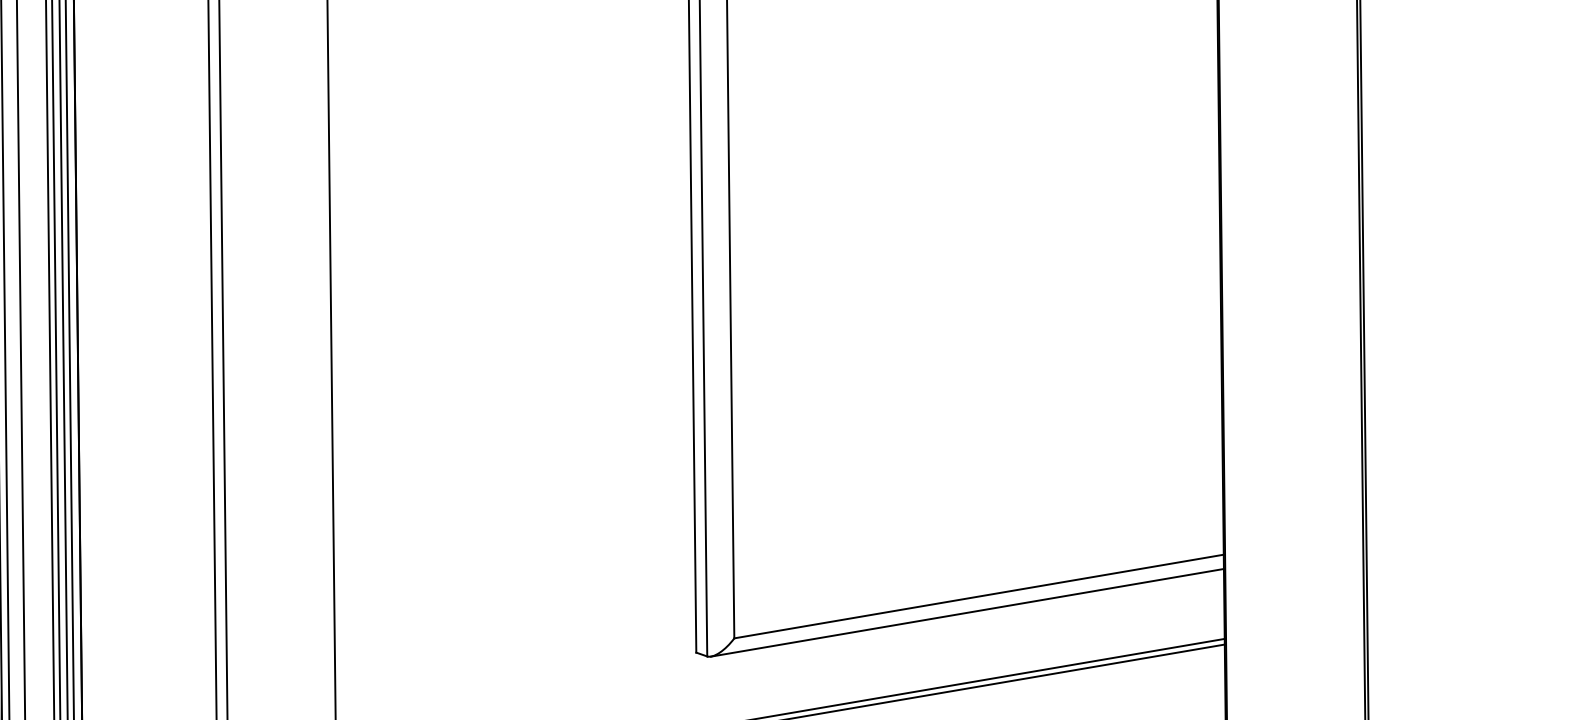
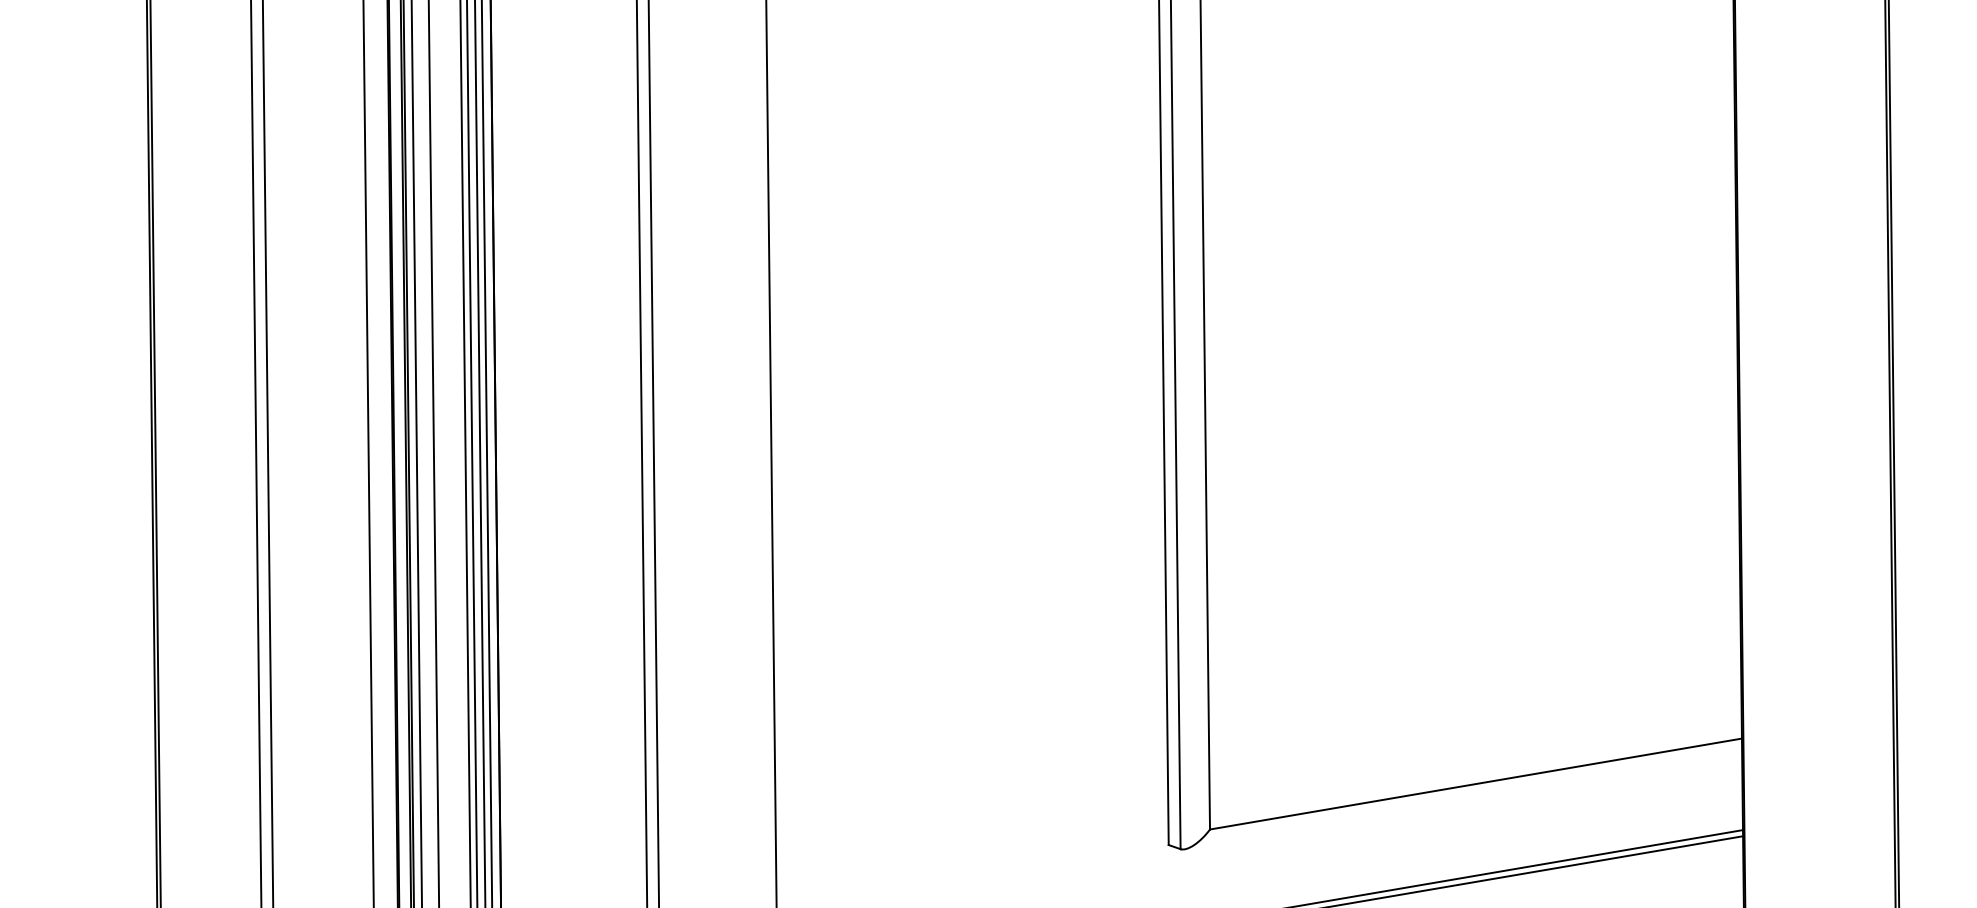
line: (967, 612) -> (1463, 801), removed

